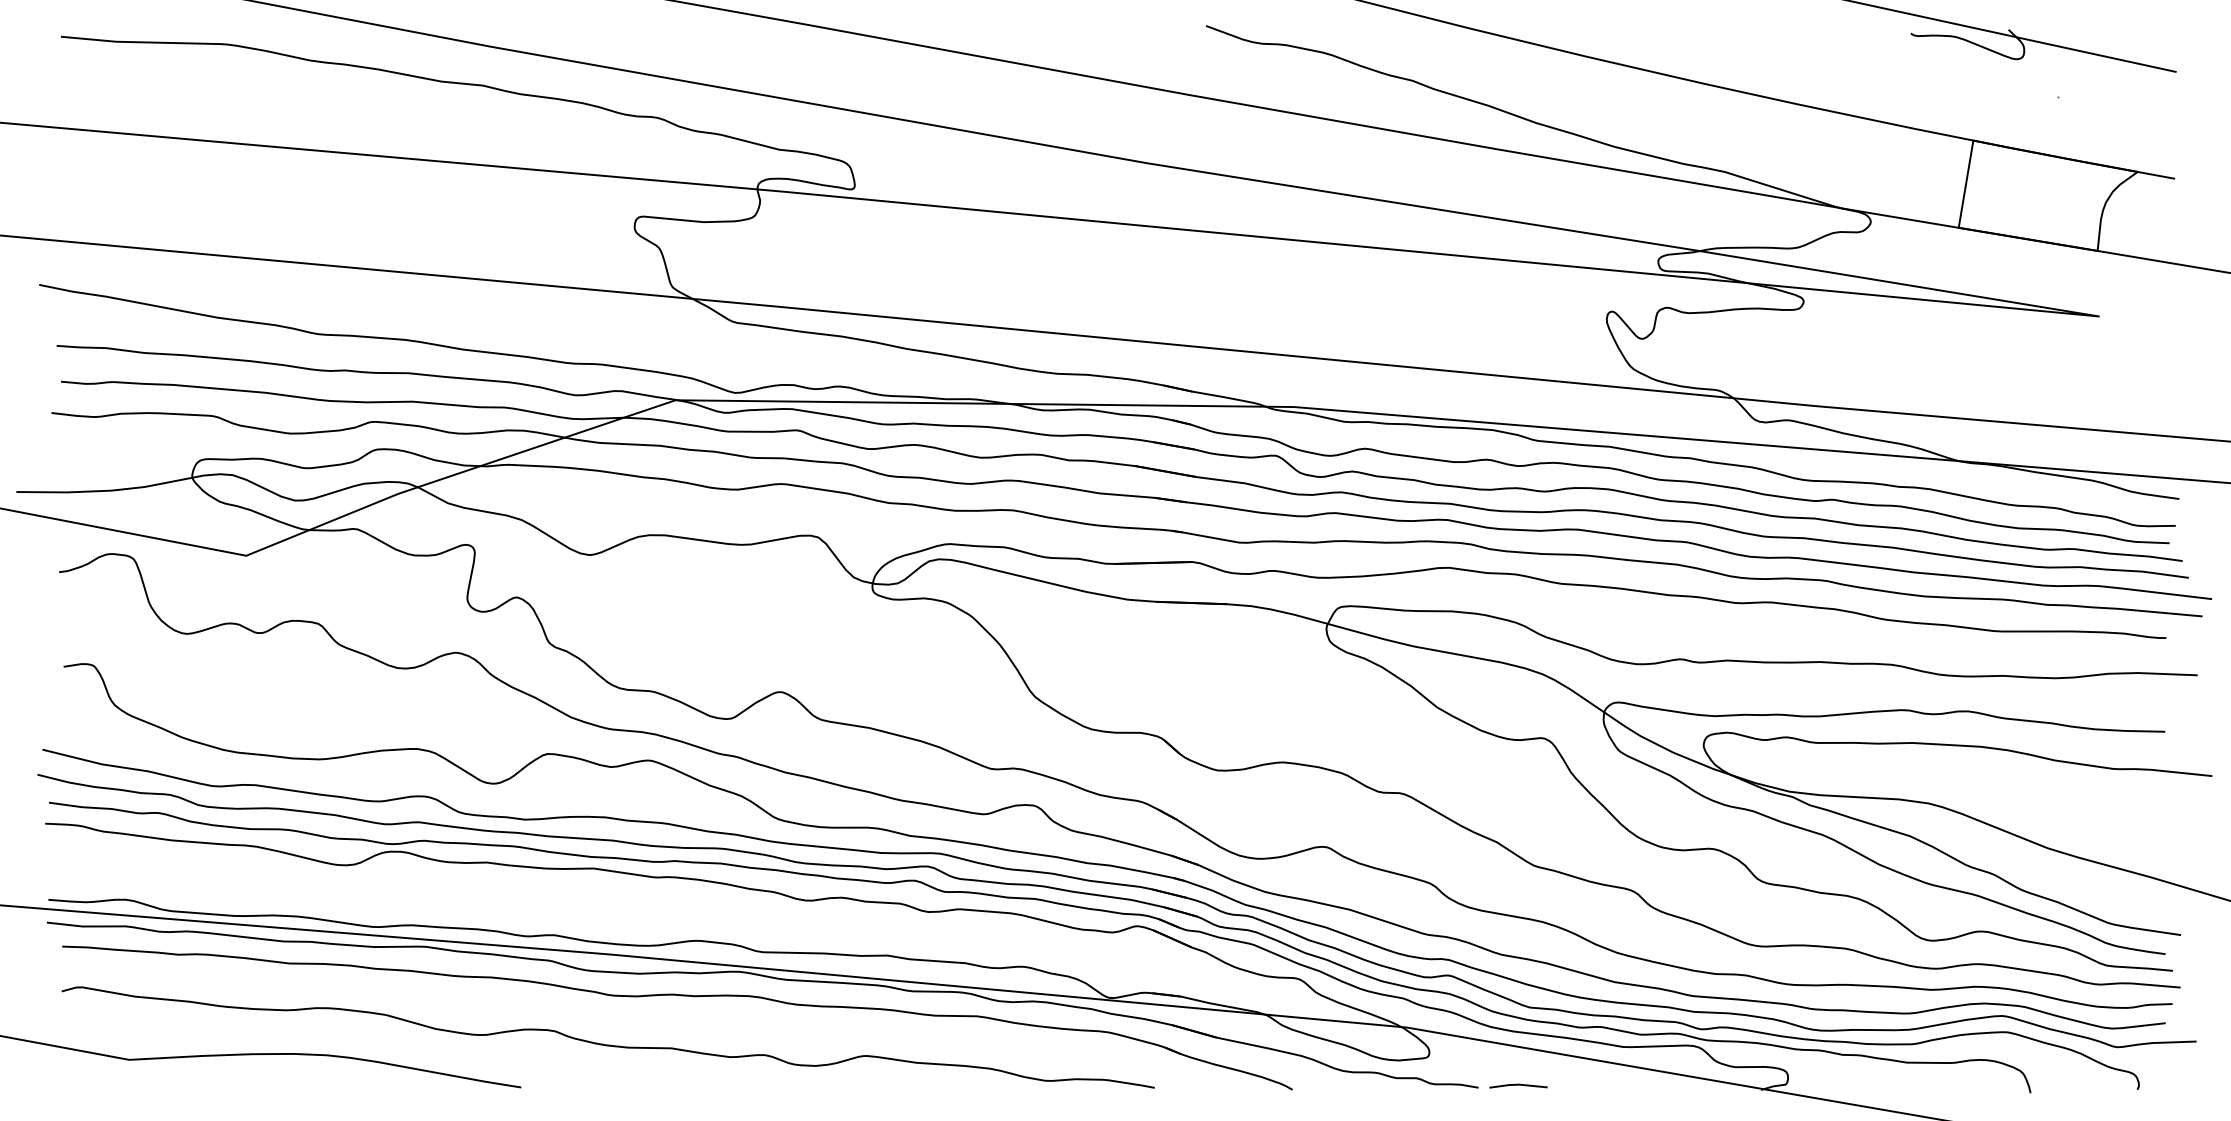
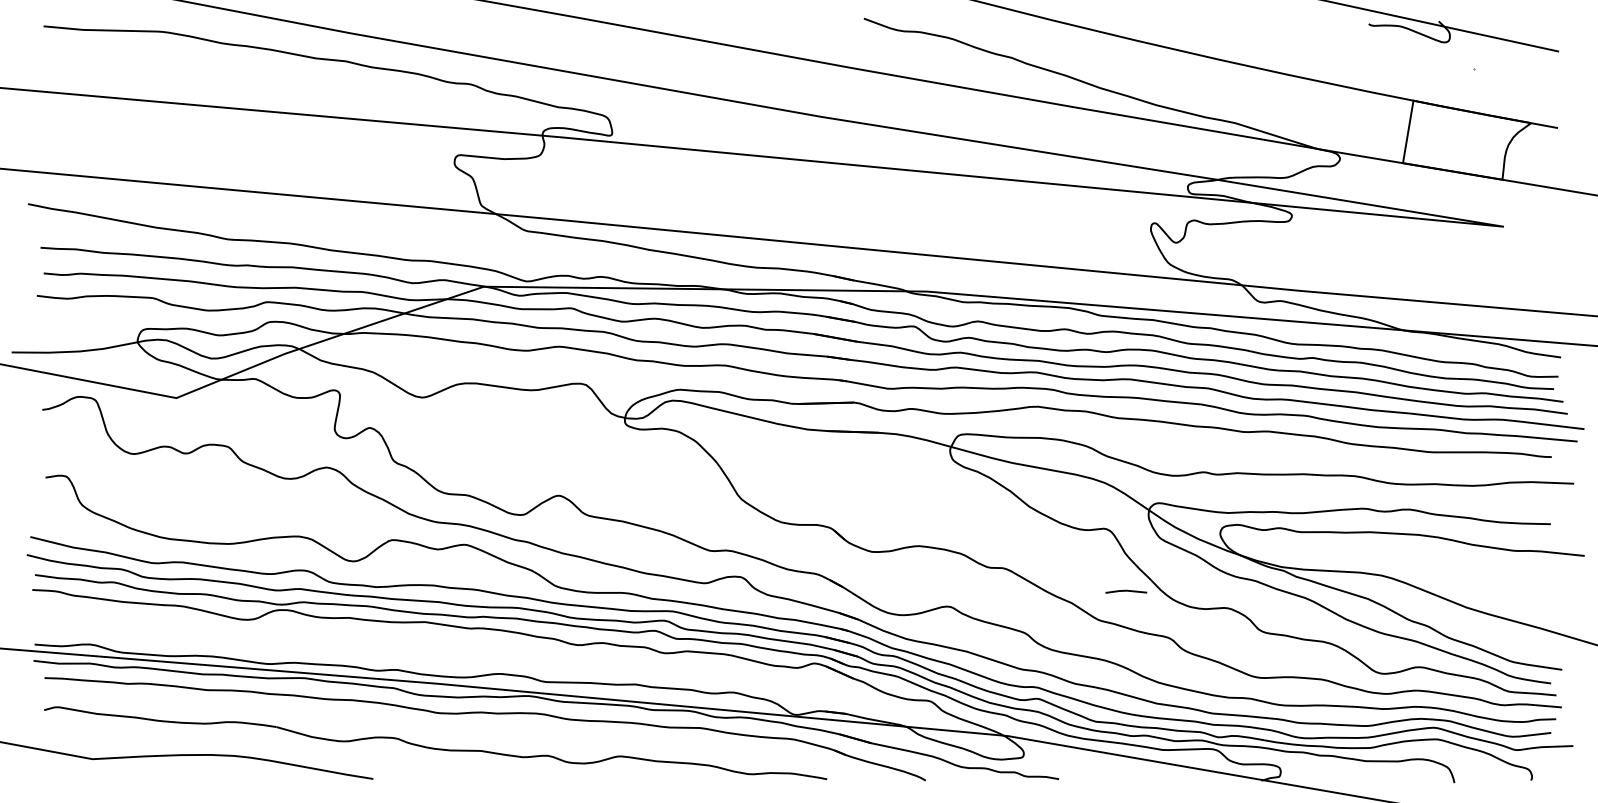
line: (1518, 1085) -> (1126, 591), moved

